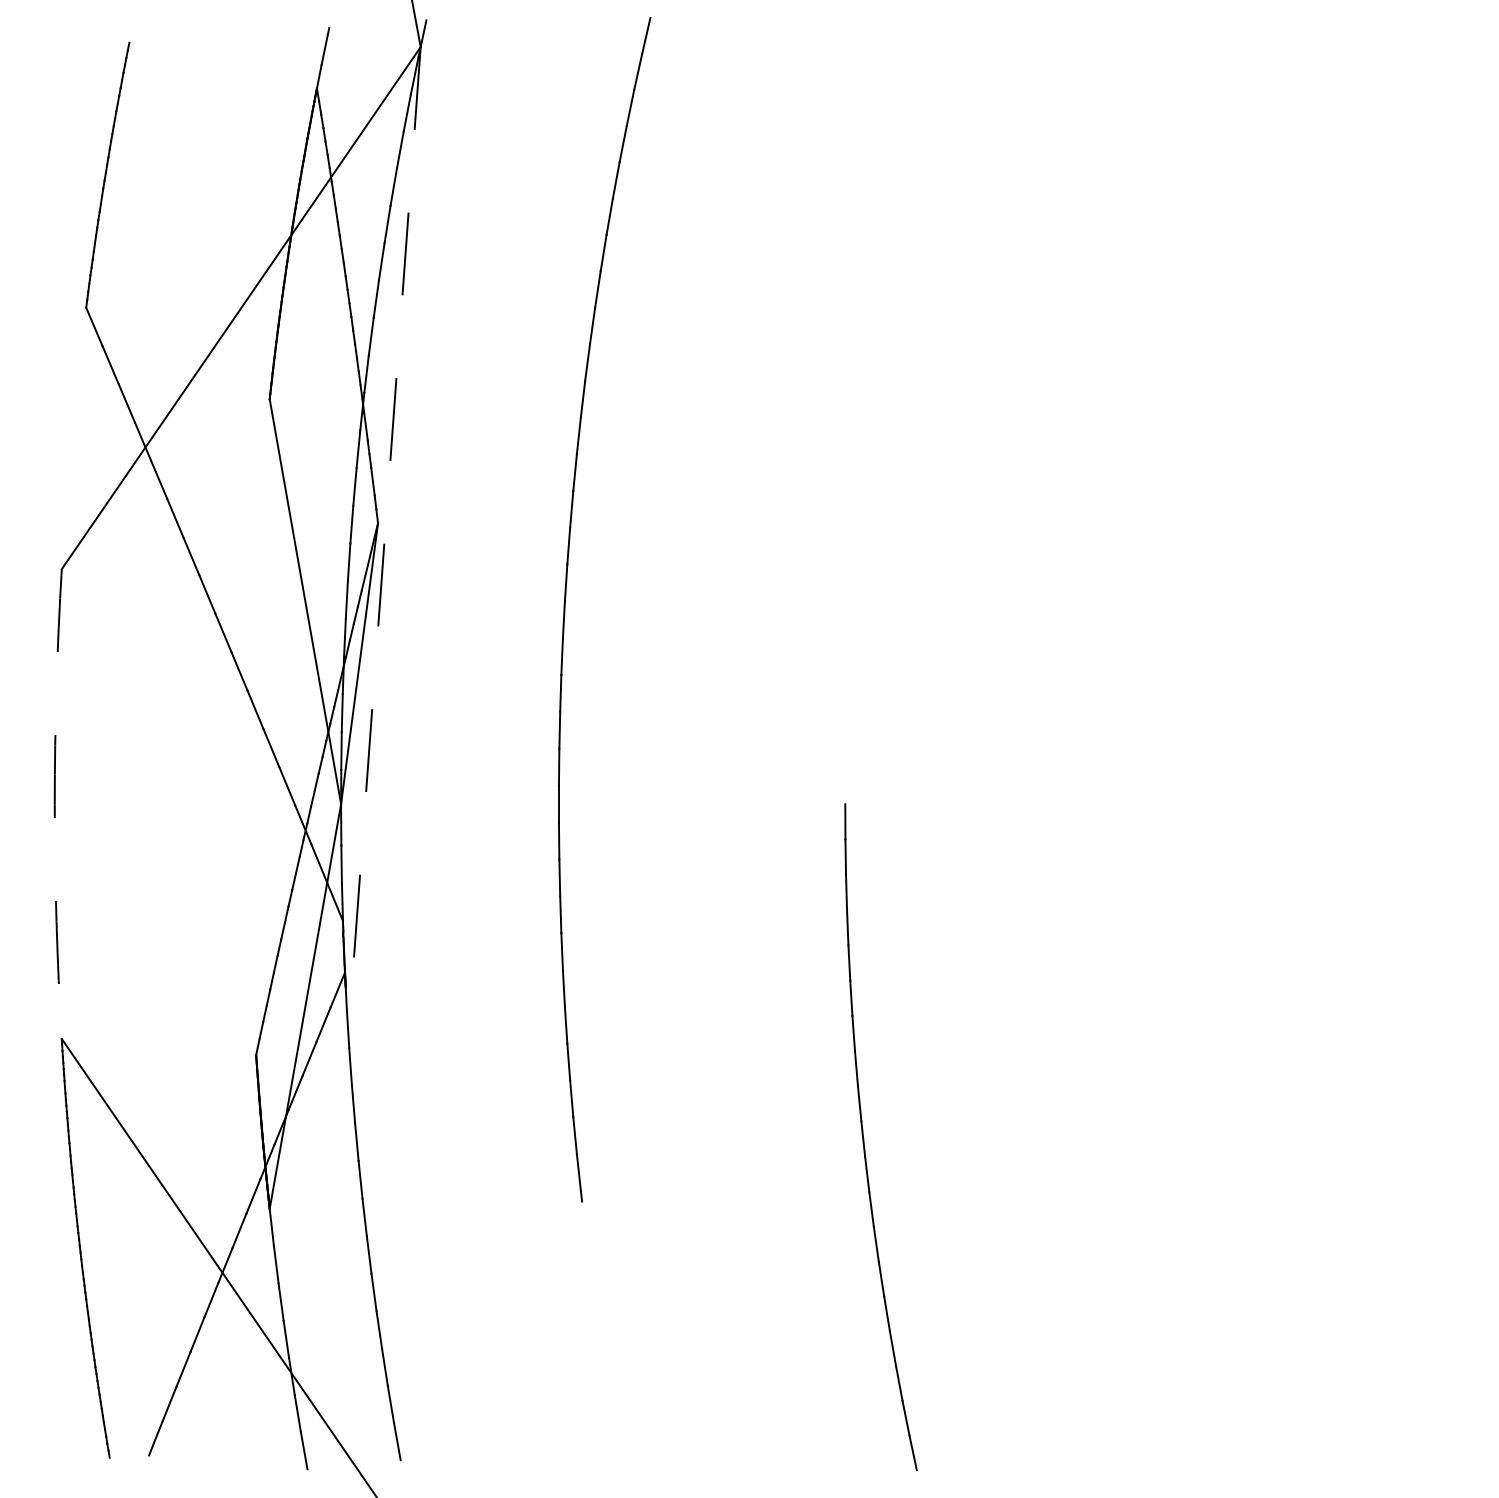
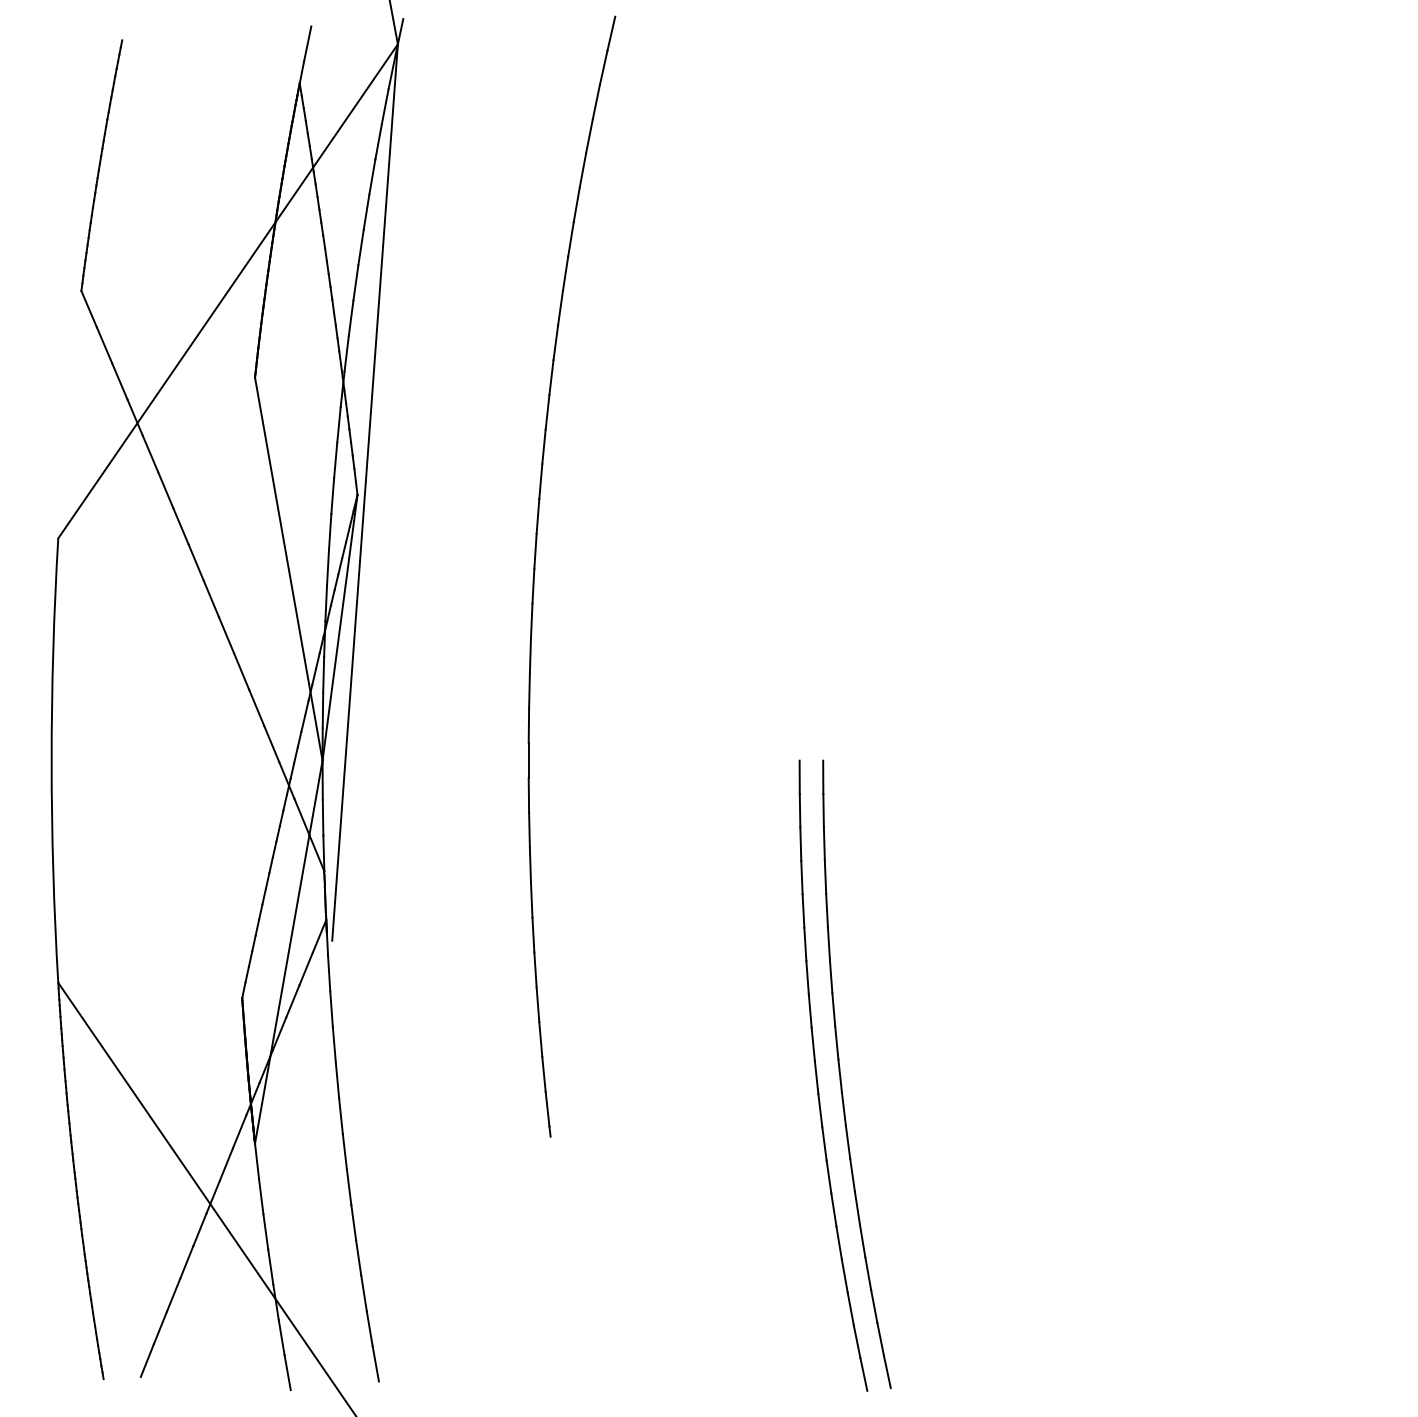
line: (386, 520) -> (365, 492), dashed -> solid
arc: (54, 804) -> (51, 761), dashed -> solid
part: (889, 1137) -> (841, 1076), added

